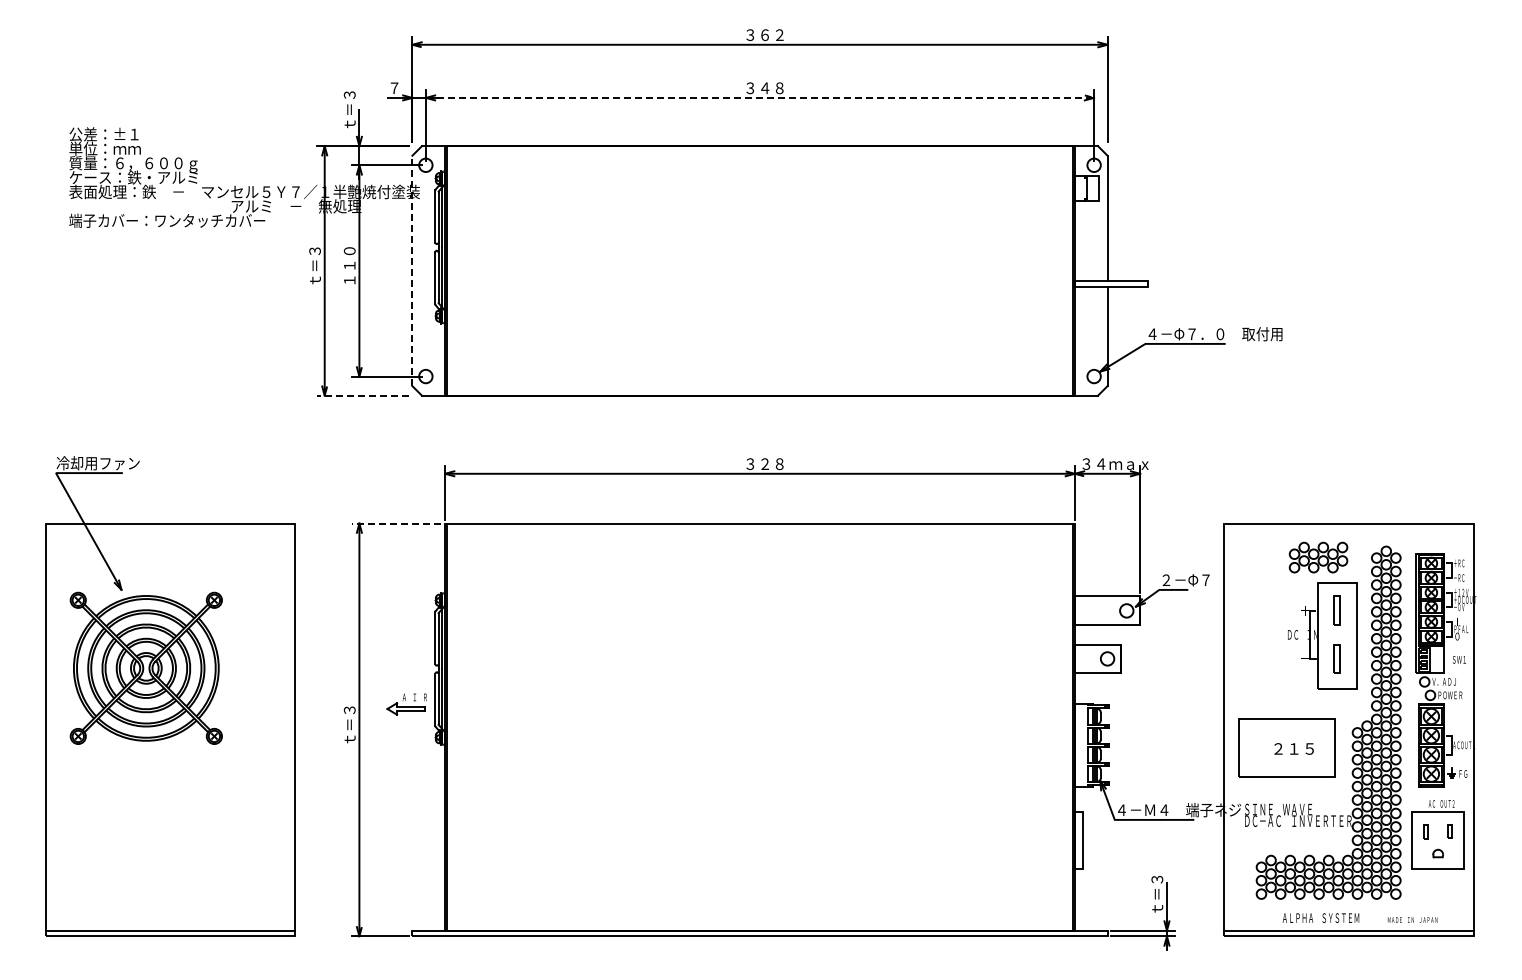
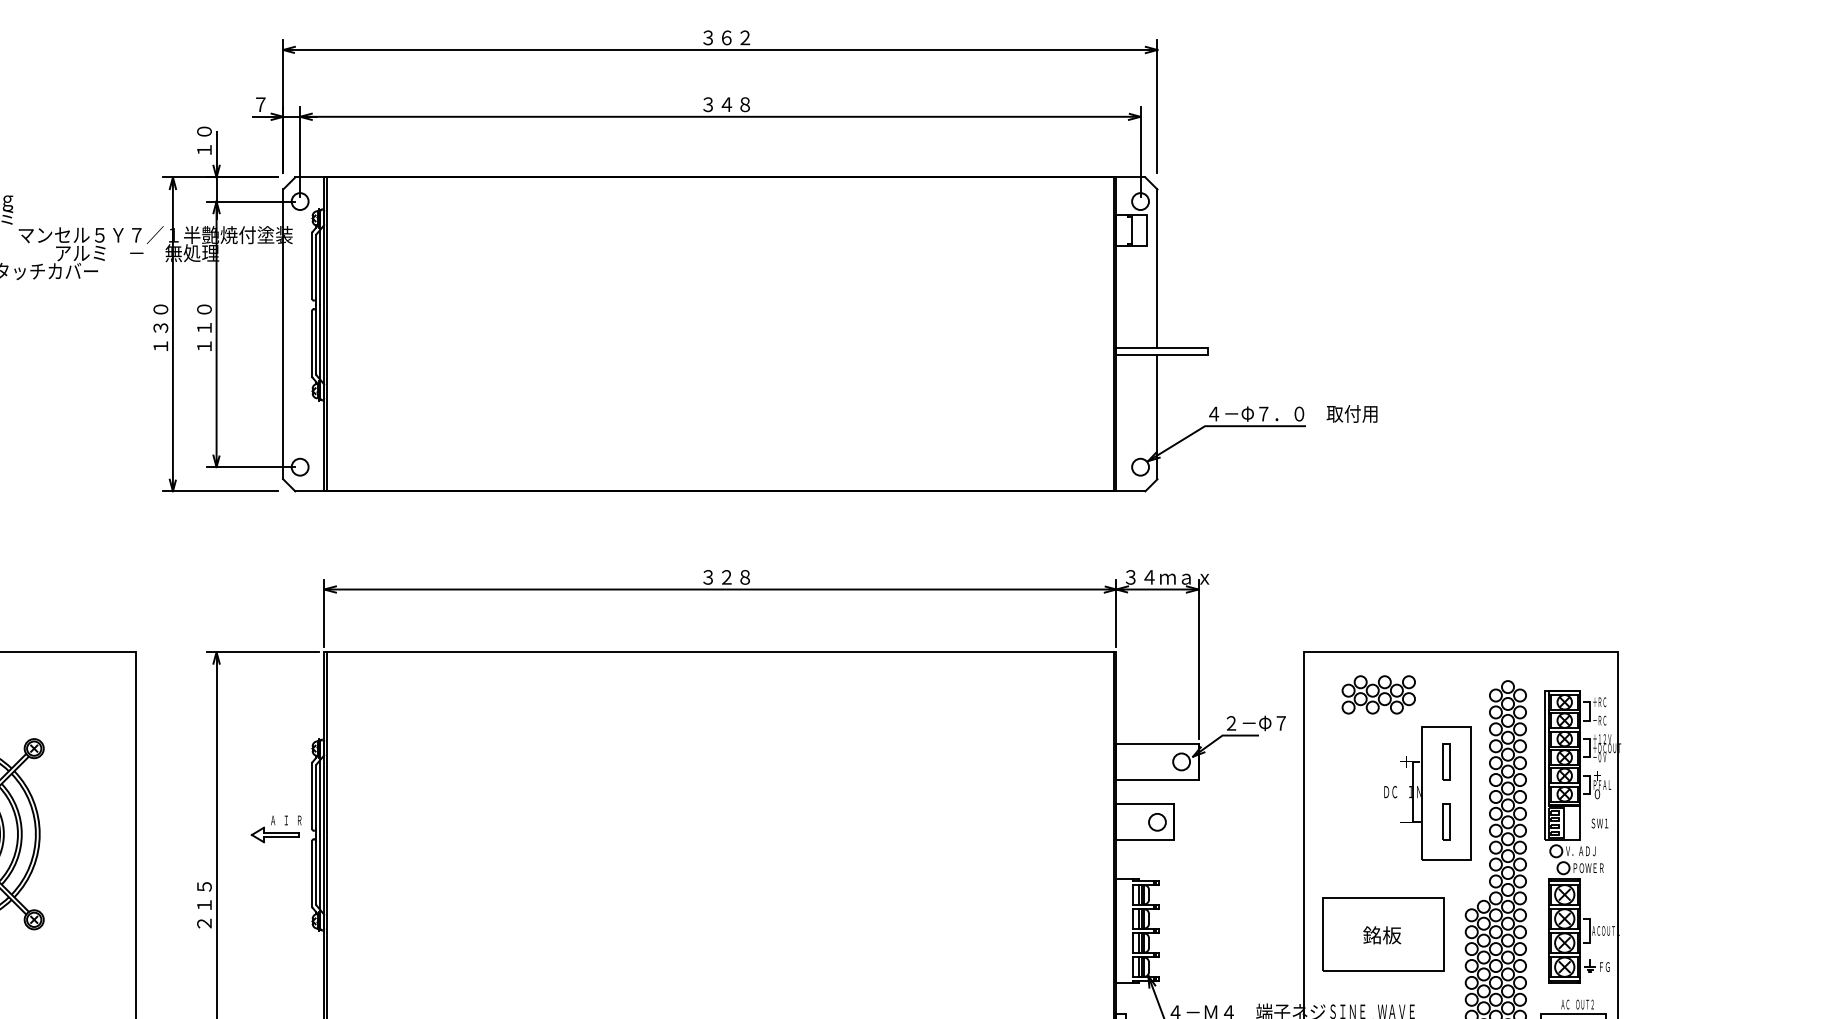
line: (765, 97) -> (727, 116), dashed -> solid
text: (349, 109) -> (204, 131), ｔ＝３ -> １０
text: (314, 265) -> (160, 327), ｔ＝３ -> １３０
line: (412, 270) -> (283, 333), dashed -> solid
line: (362, 395) -> (220, 491), dashed -> solid
line: (396, 523) -> (263, 652), dashed -> solid
part: (1318, 557) -> (1378, 694), moved
part: (406, 704) -> (275, 829), moved
text: (349, 724) -> (204, 904), ｔ＝３ -> ２１５
text: (1292, 748) -> (1390, 934), ２１５ -> 銘板

